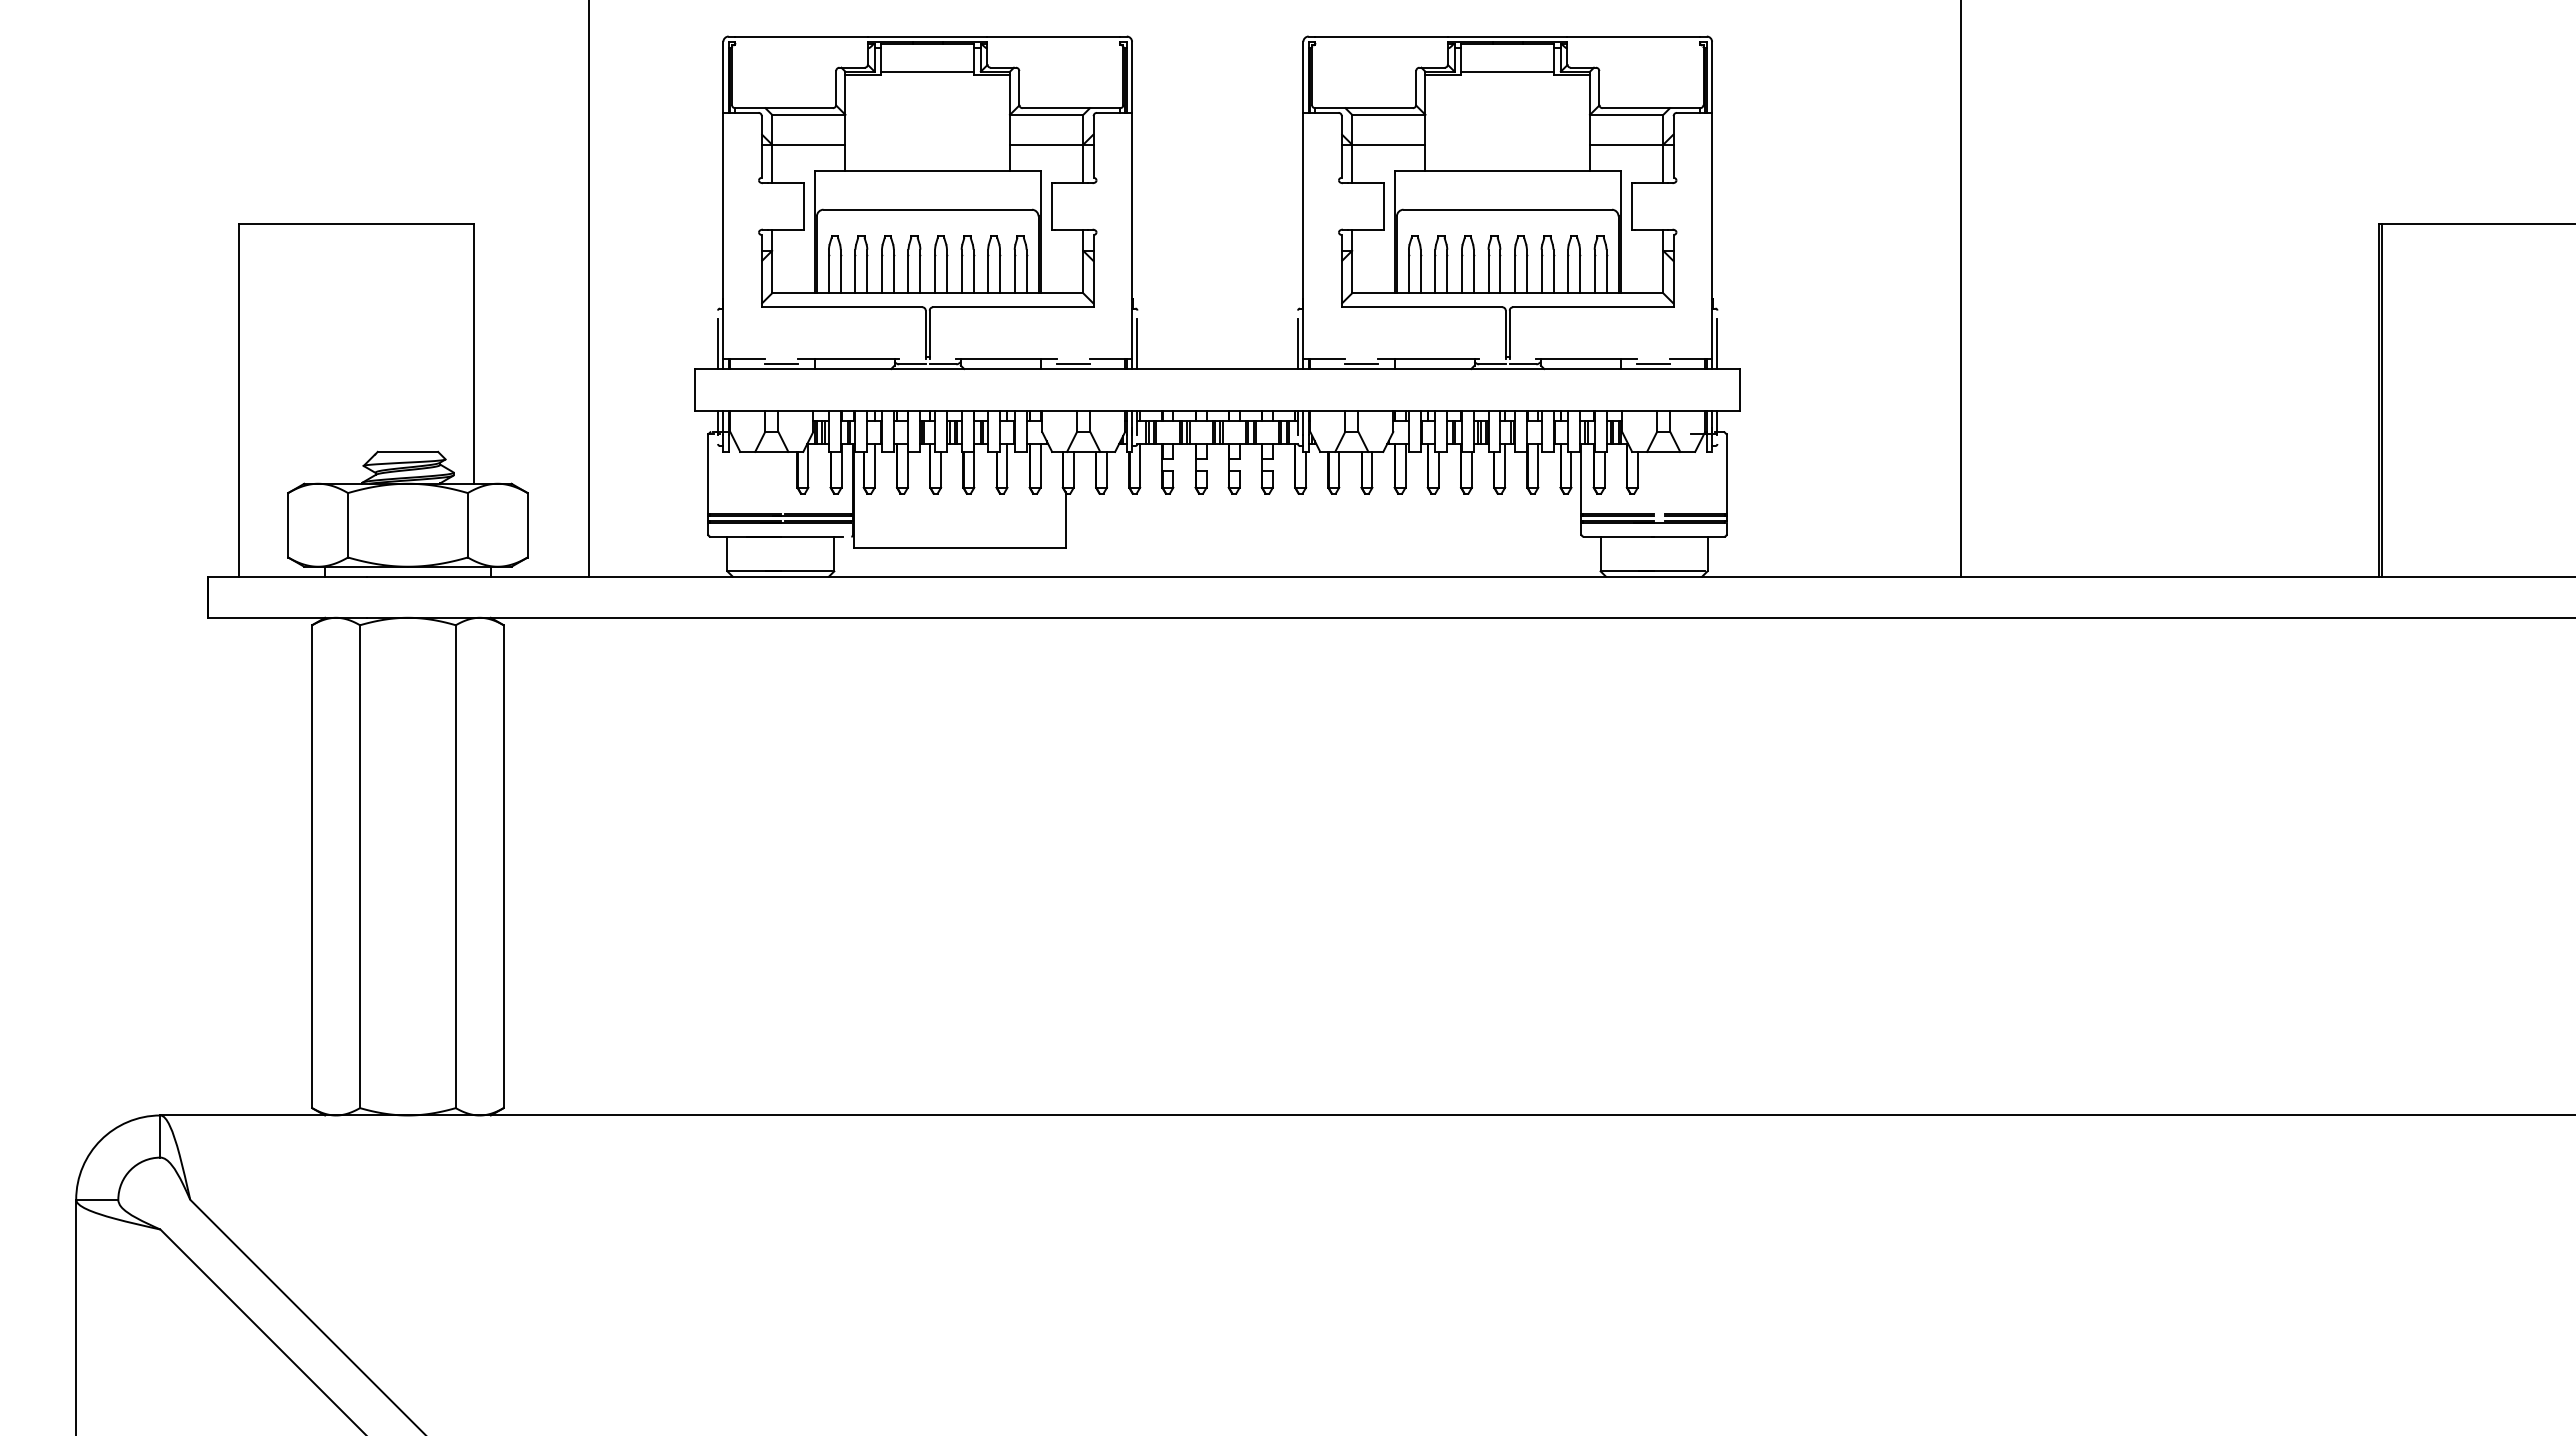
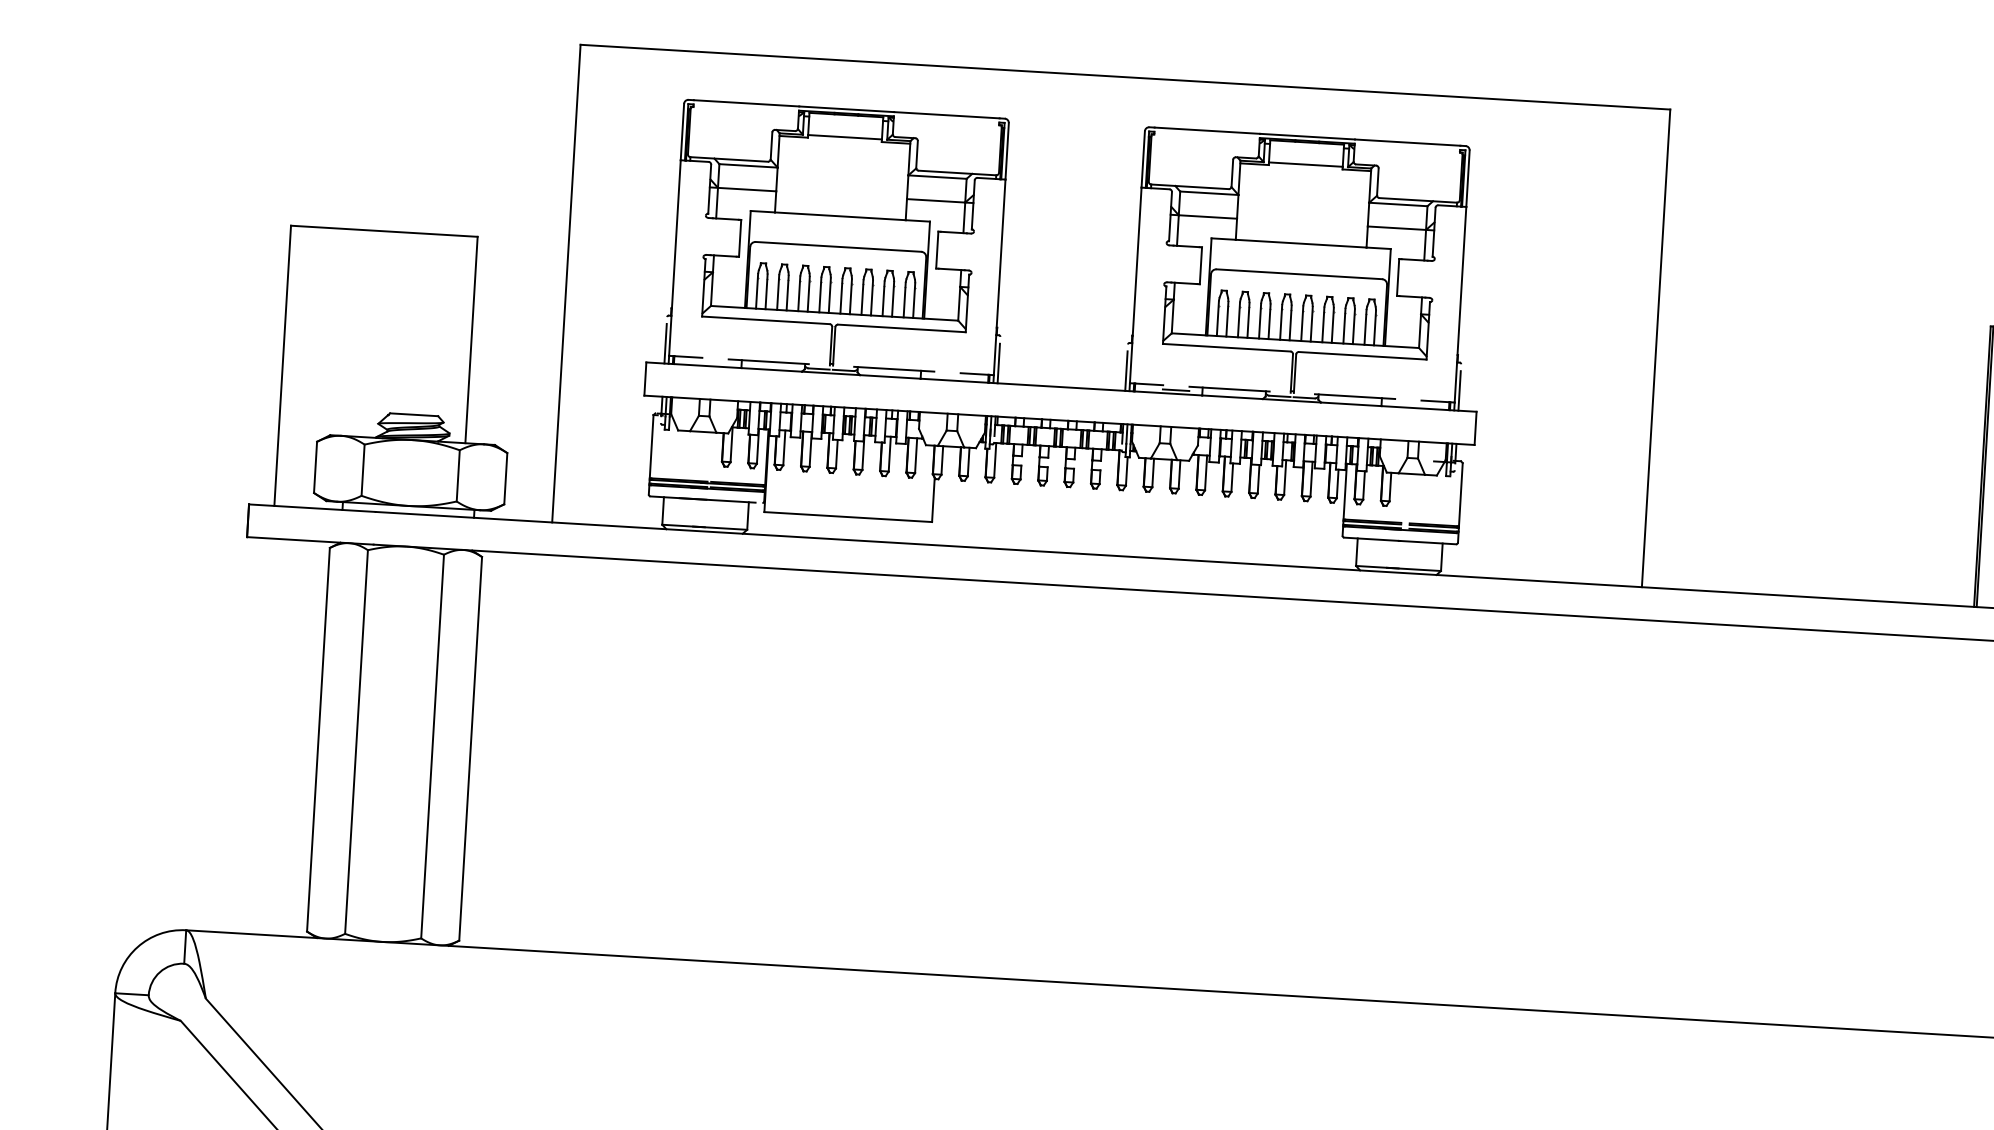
line: (781, 364) -> (715, 362), removed
line: (1073, 364) -> (947, 376), removed
line: (1653, 364) -> (1407, 404), removed

